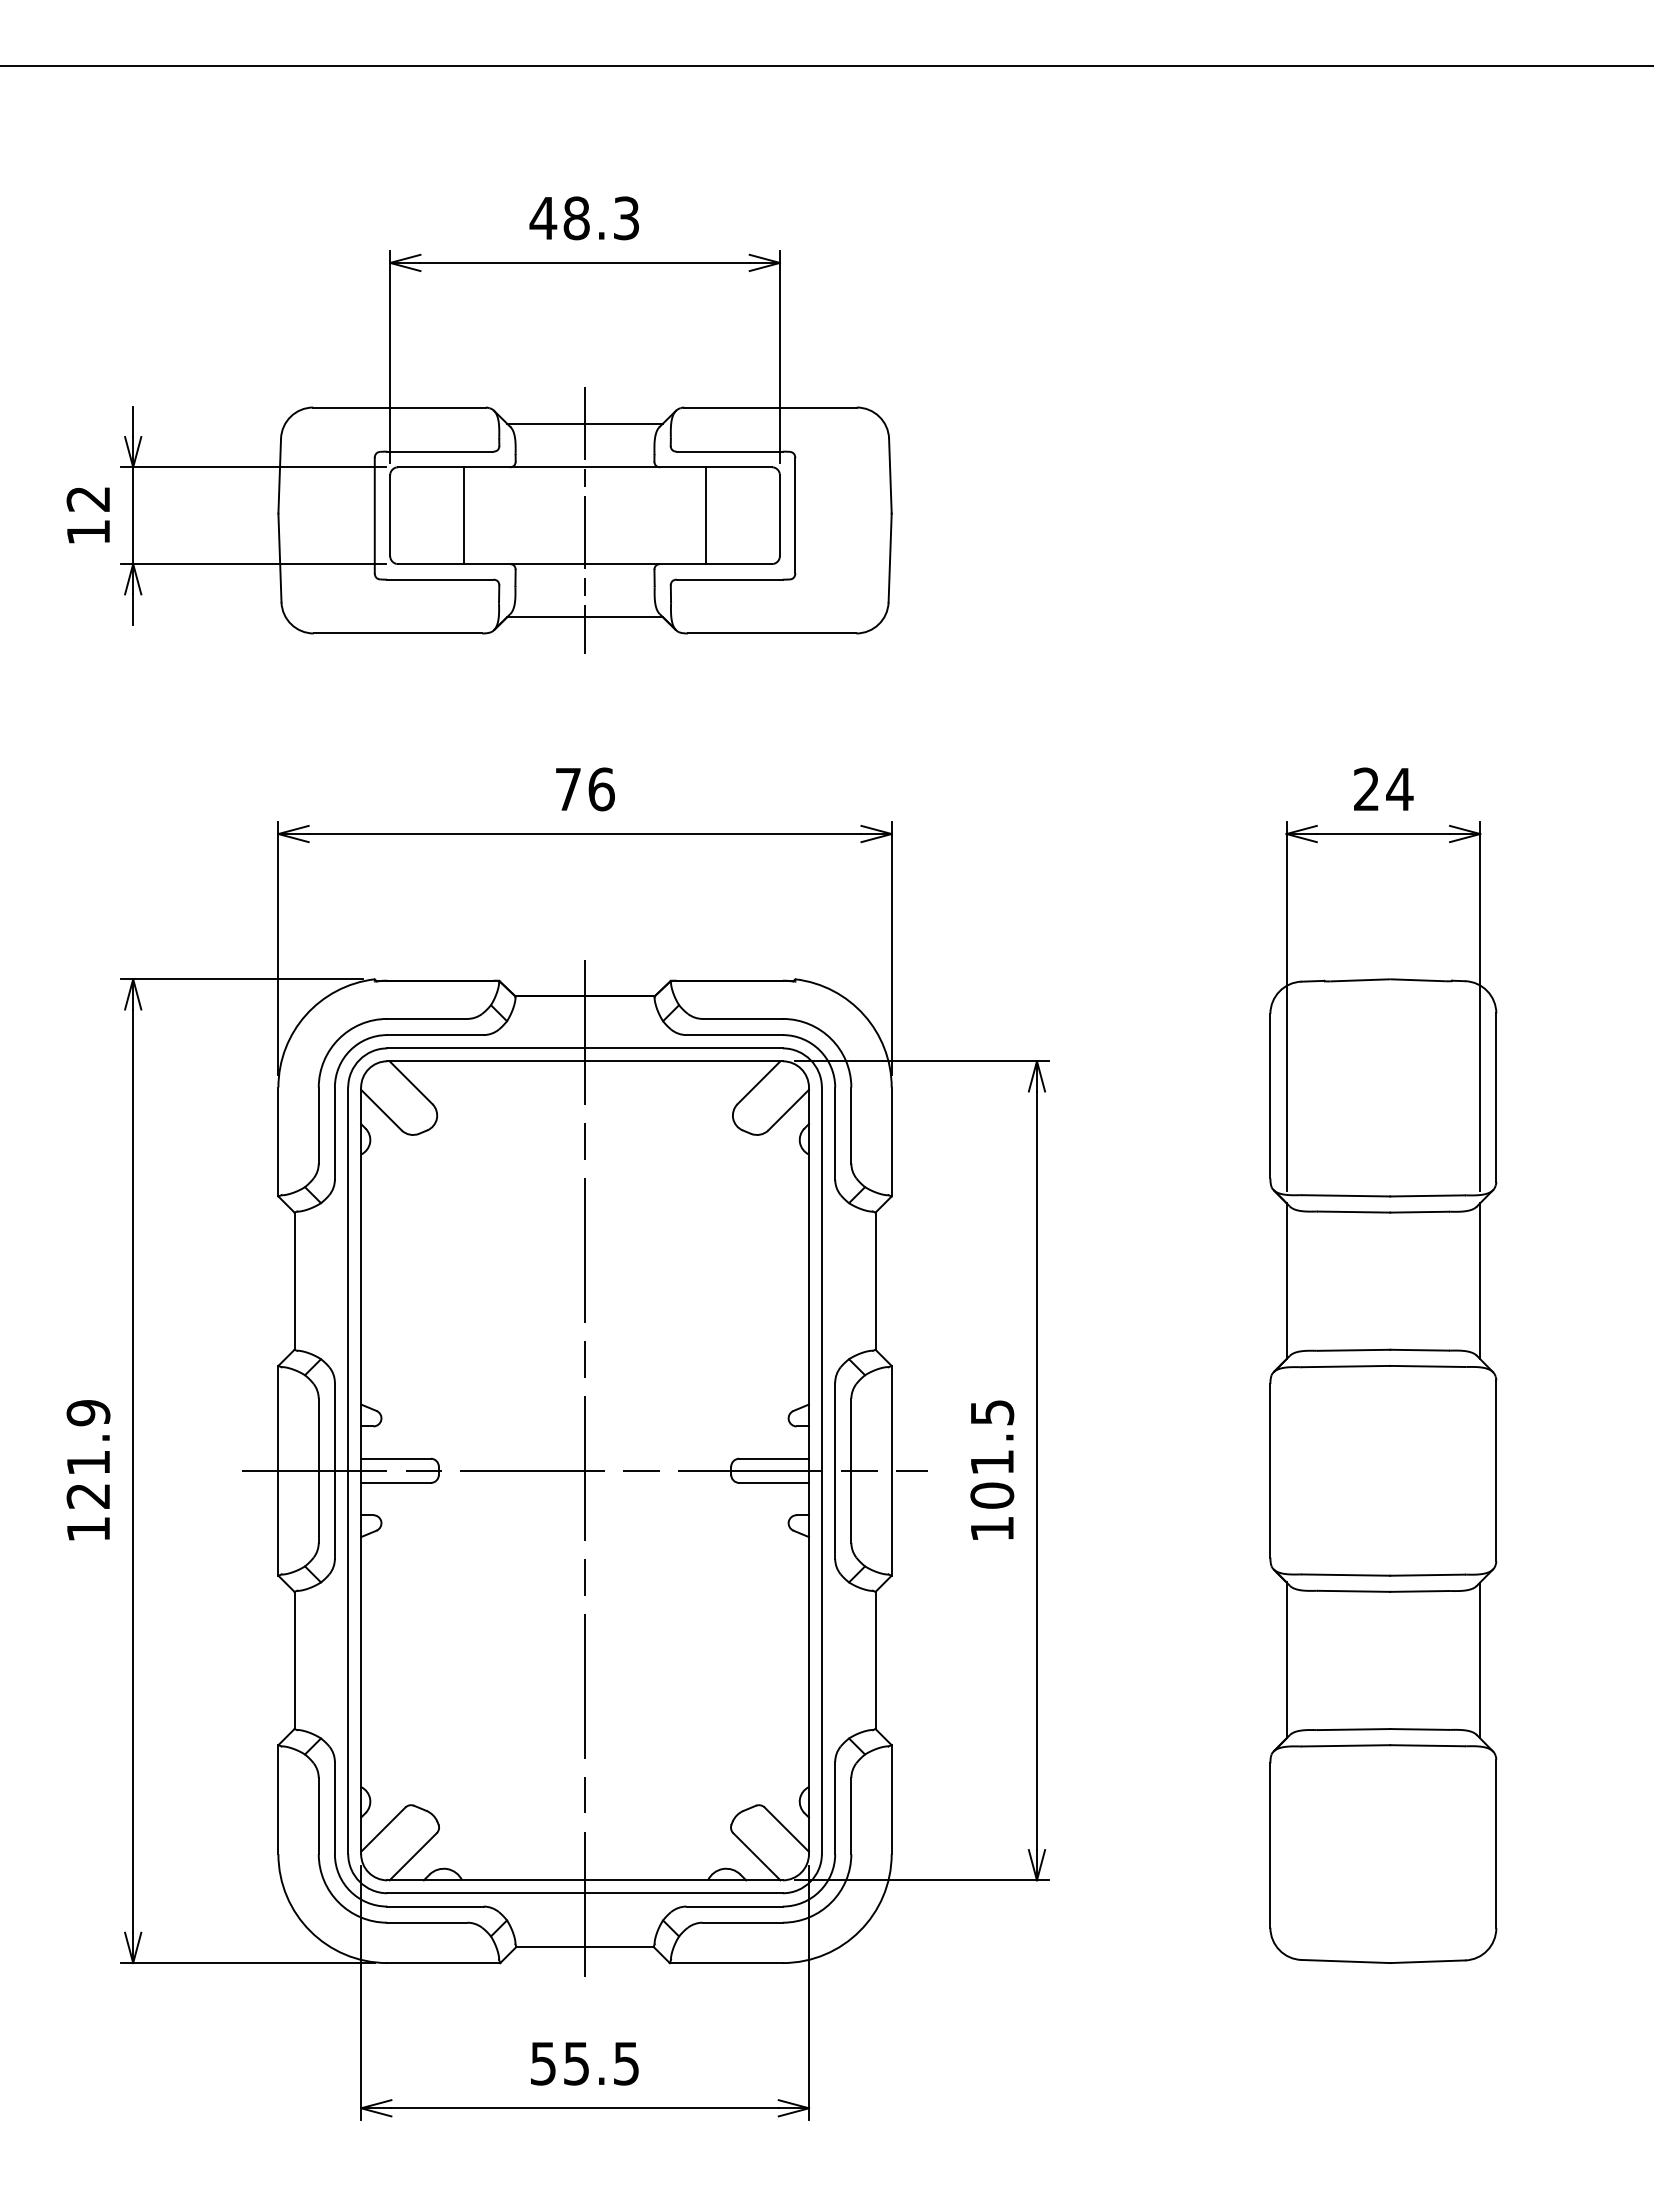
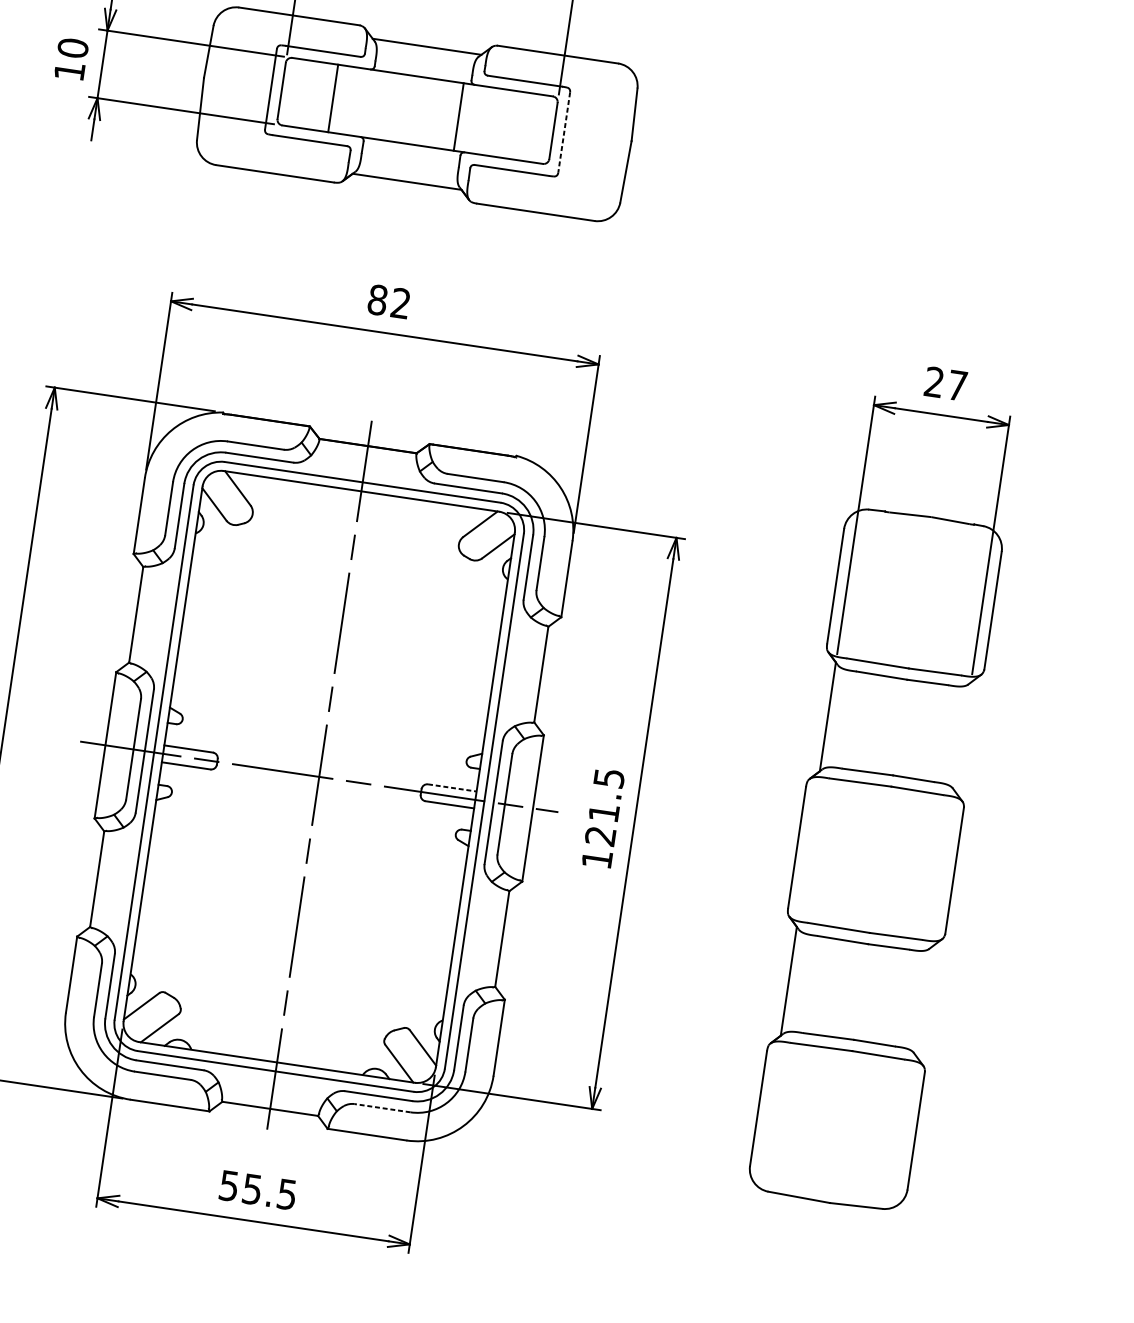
text: (88, 499) -> (73, 48), 12 -> 10
line: (706, 515) -> (459, 116), moved
line: (795, 515) -> (564, 132), solid -> dashed
line: (585, 520) -> (417, 114), removed
text: (584, 789) -> (389, 301), 76 -> 82
text: (1399, 789) -> (957, 385), 24 -> 27
line: (1480, 1281) -> (963, 737), removed
line: (774, 1458) -> (452, 787), solid -> dashed
text: (992, 1495) -> (600, 836), 101.5 -> 121.5
line: (1480, 1660) -> (924, 1001), removed
line: (742, 1922) -> (382, 1108), solid -> dashed

